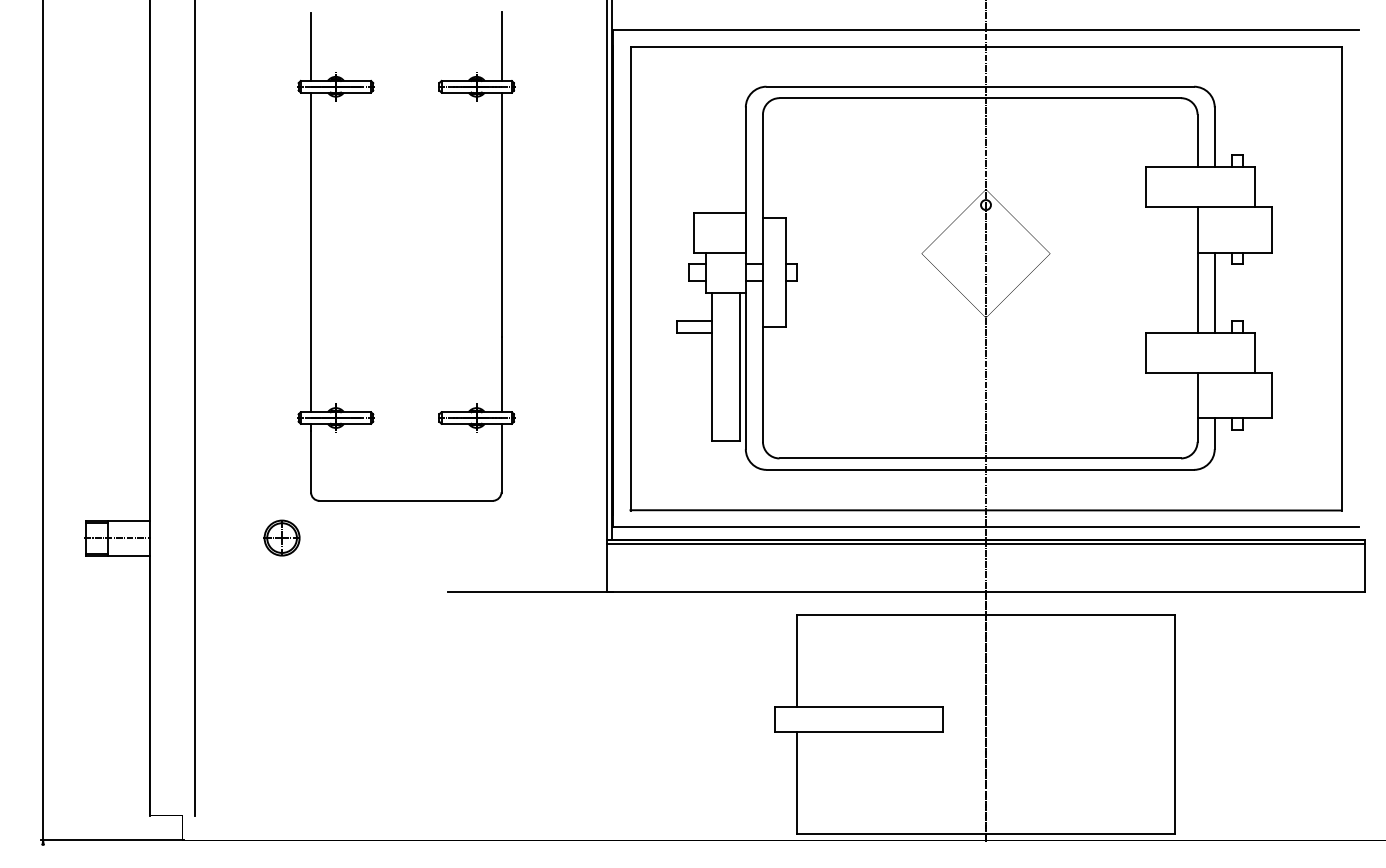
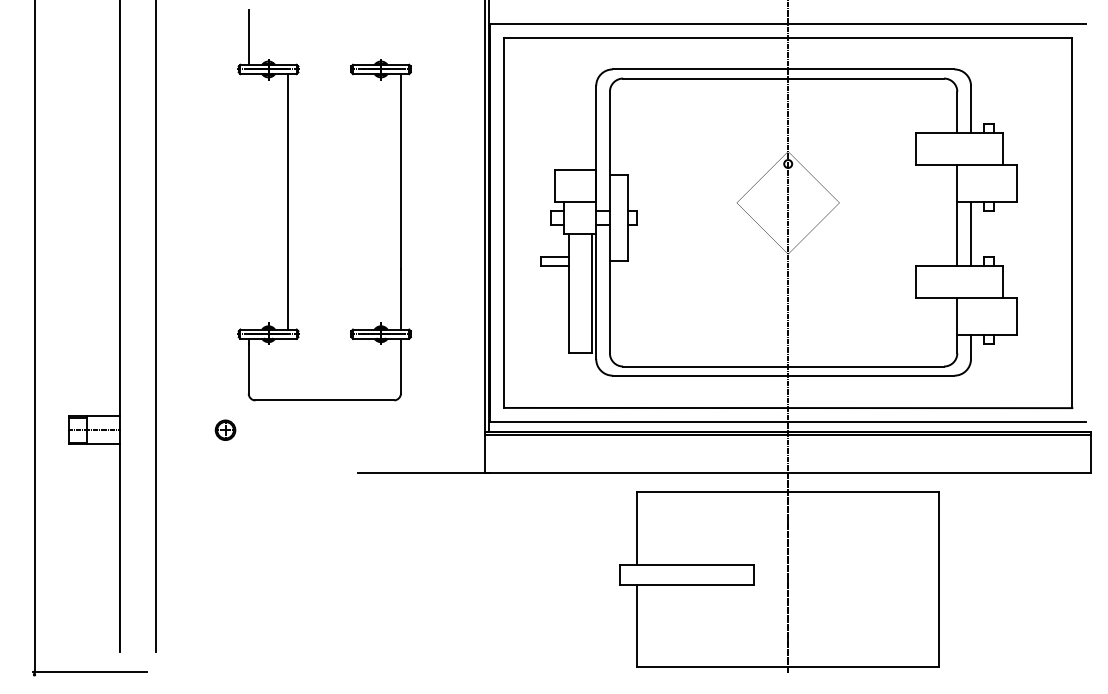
line: (500, 45) -> (400, 36), removed
line: (310, 251) -> (287, 201), moved
part: (282, 538) -> (225, 430), size x0.7

